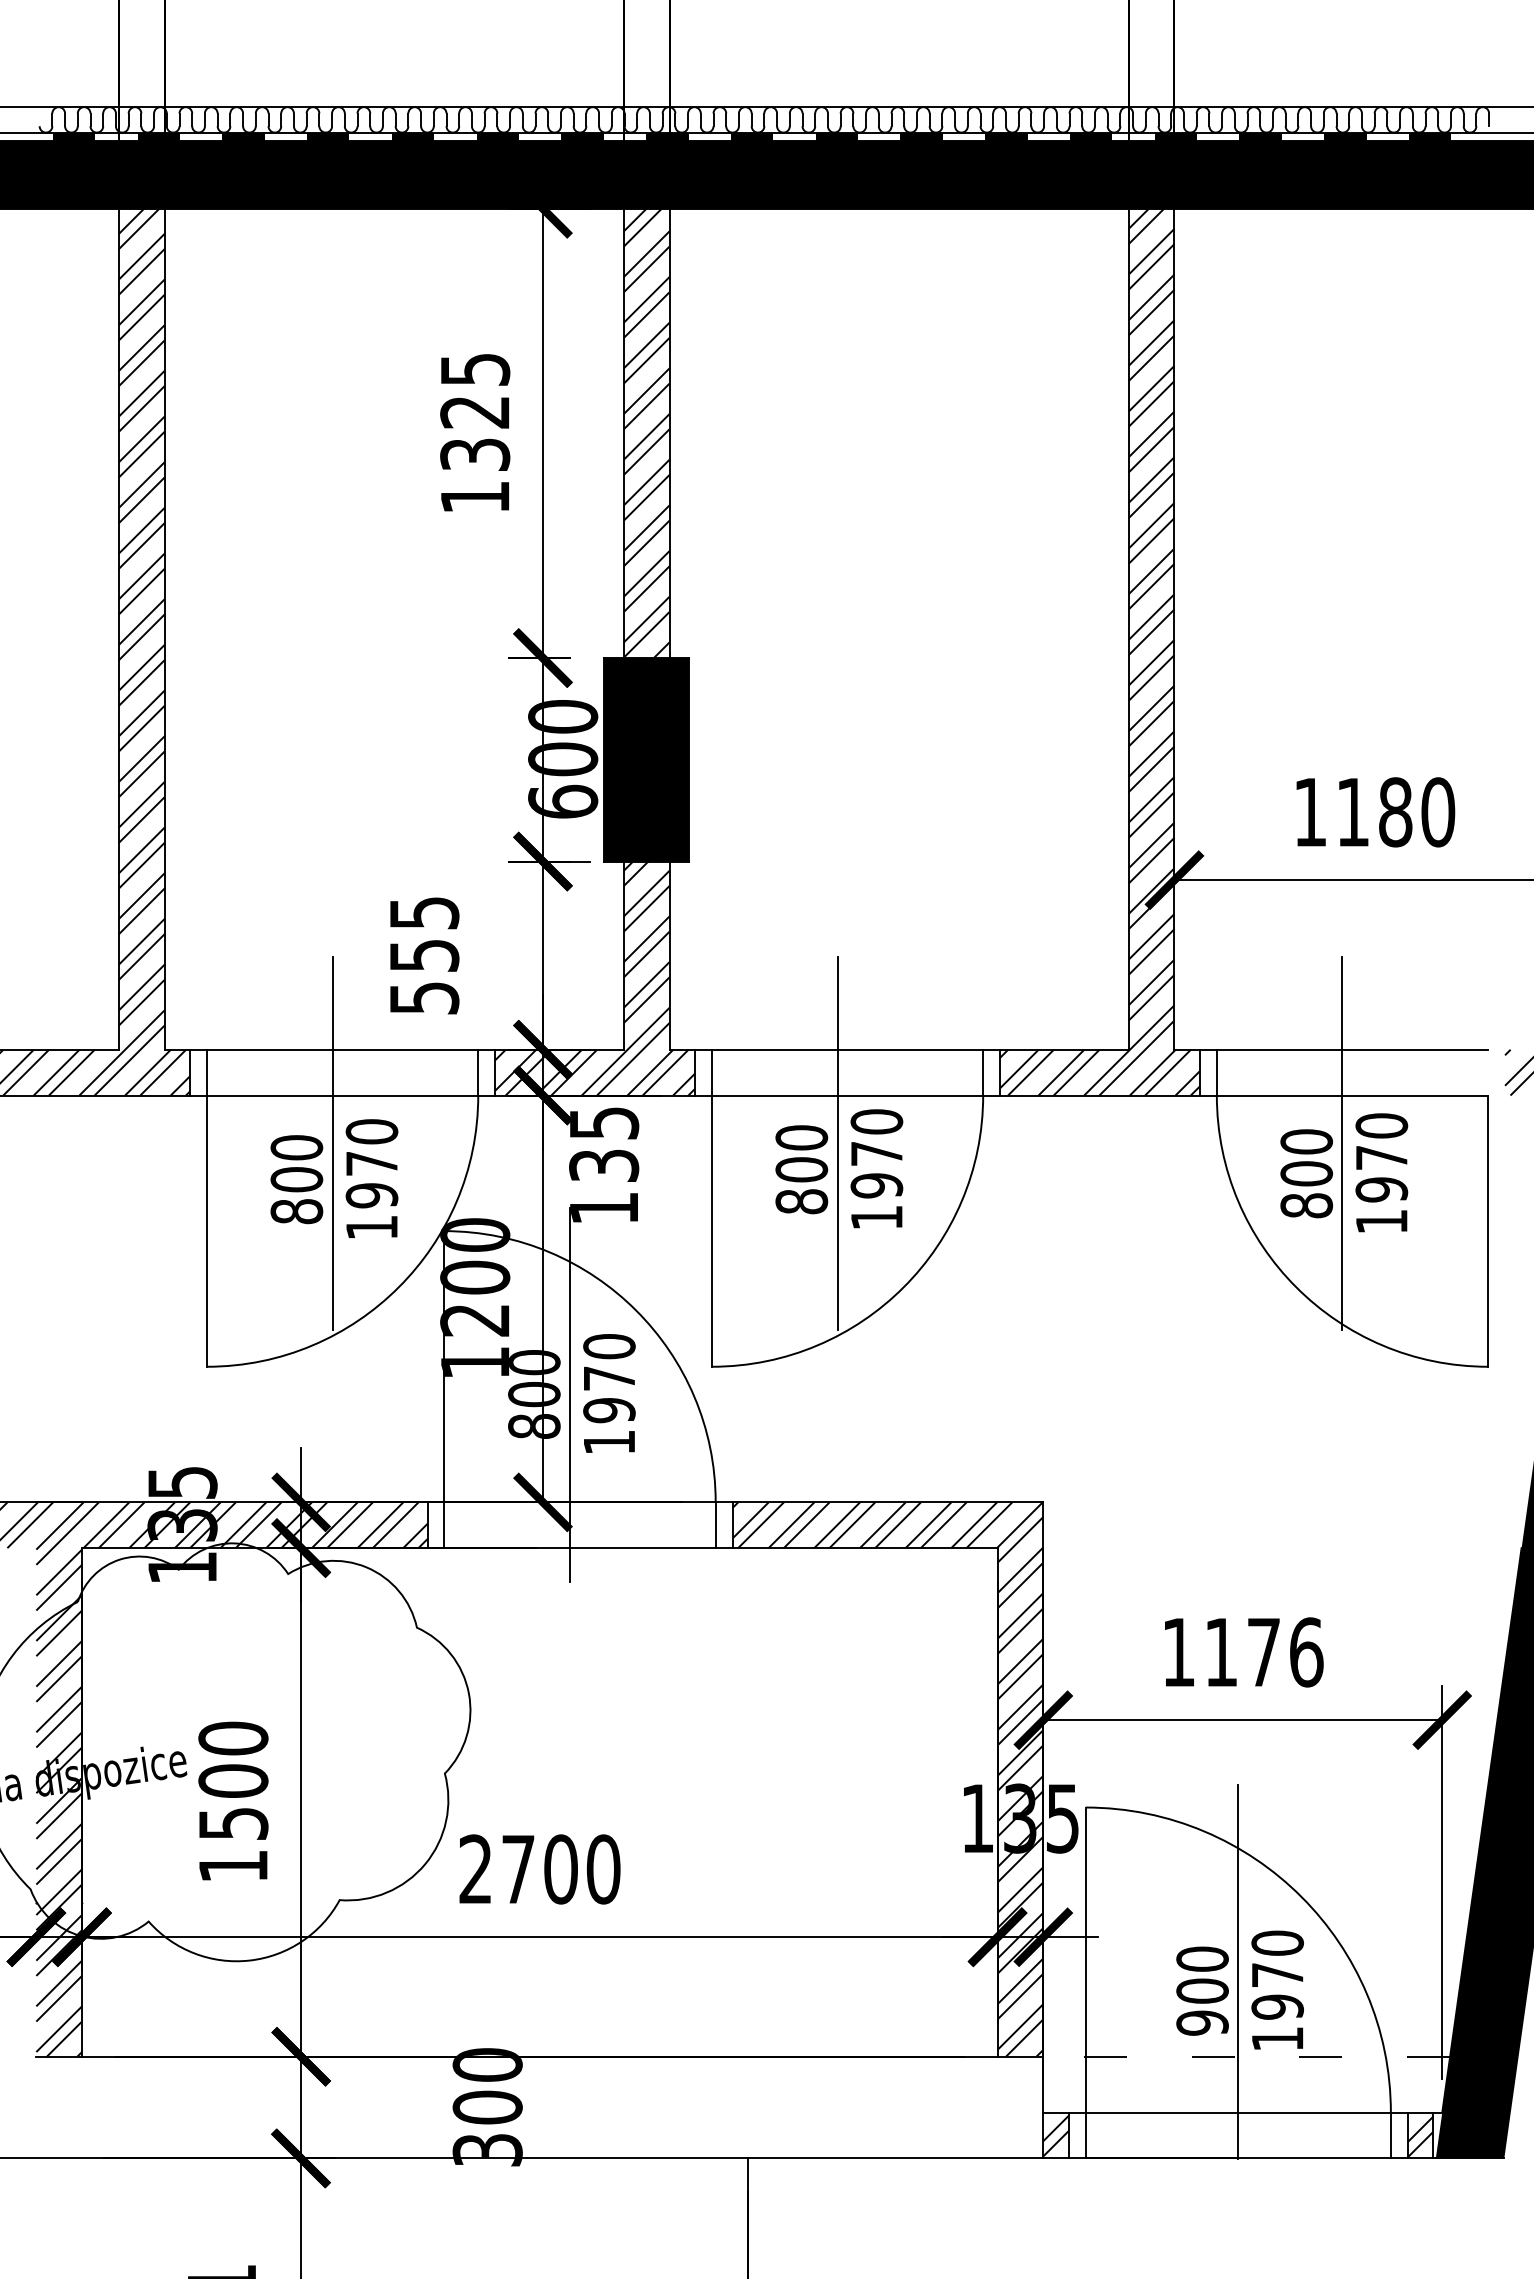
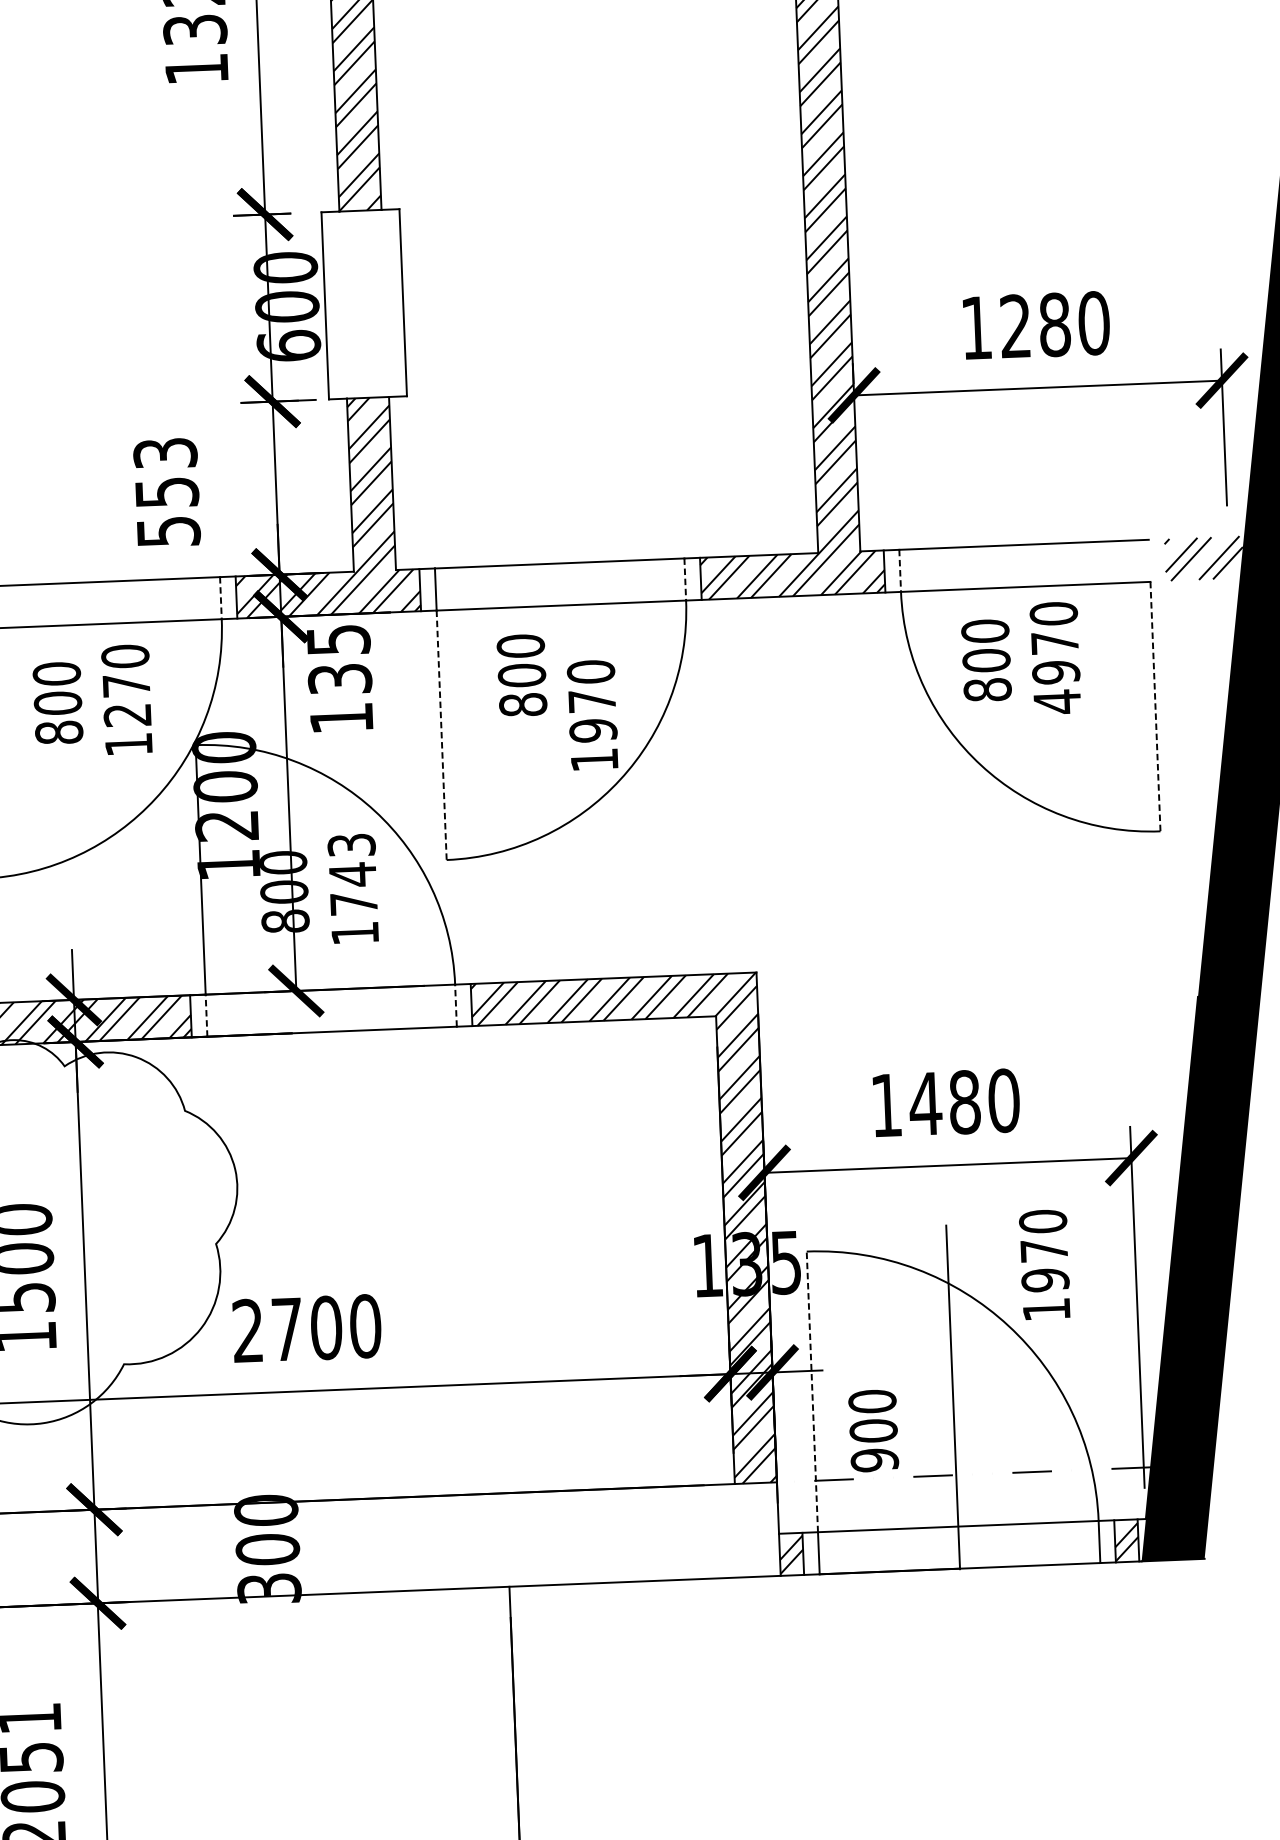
fill: (646, 759) -> (364, 303), removed
text: (1352, 811) -> (1015, 325), 1180 -> 1280
text: (423, 912) -> (164, 452), 555 -> 553
line: (478, 1072) -> (221, 598), solid -> dashed
line: (983, 1072) -> (685, 579), solid -> dashed
line: (1216, 1072) -> (899, 570), solid -> dashed
line: (332, 1143) -> (89, 668), removed
line: (837, 1143) -> (553, 650), removed
line: (1342, 1143) -> (1018, 631), removed
text: (876, 1168) -> (592, 714), moved
text: (371, 1195) -> (127, 715), 1970 -> 1270
text: (1381, 1221) -> (1057, 701), 1970 -> 4970
line: (711, 1231) -> (441, 735), solid -> dashed
line: (1488, 1231) -> (1155, 706), solid -> dashed
text: (609, 1378) -> (352, 874), 1970 -> 1743
line: (570, 1394) -> (317, 890), removed
line: (444, 1525) -> (206, 1015), solid -> dashed
line: (715, 1525) -> (455, 1005), solid -> dashed
text: (1263, 1652) -> (964, 1102), 1176 -> 1480
line: (1085, 1960) -> (812, 1392), solid -> dashed
text: (1277, 1989) -> (1044, 1264), moved
text: (1202, 1990) -> (873, 1430), moved

